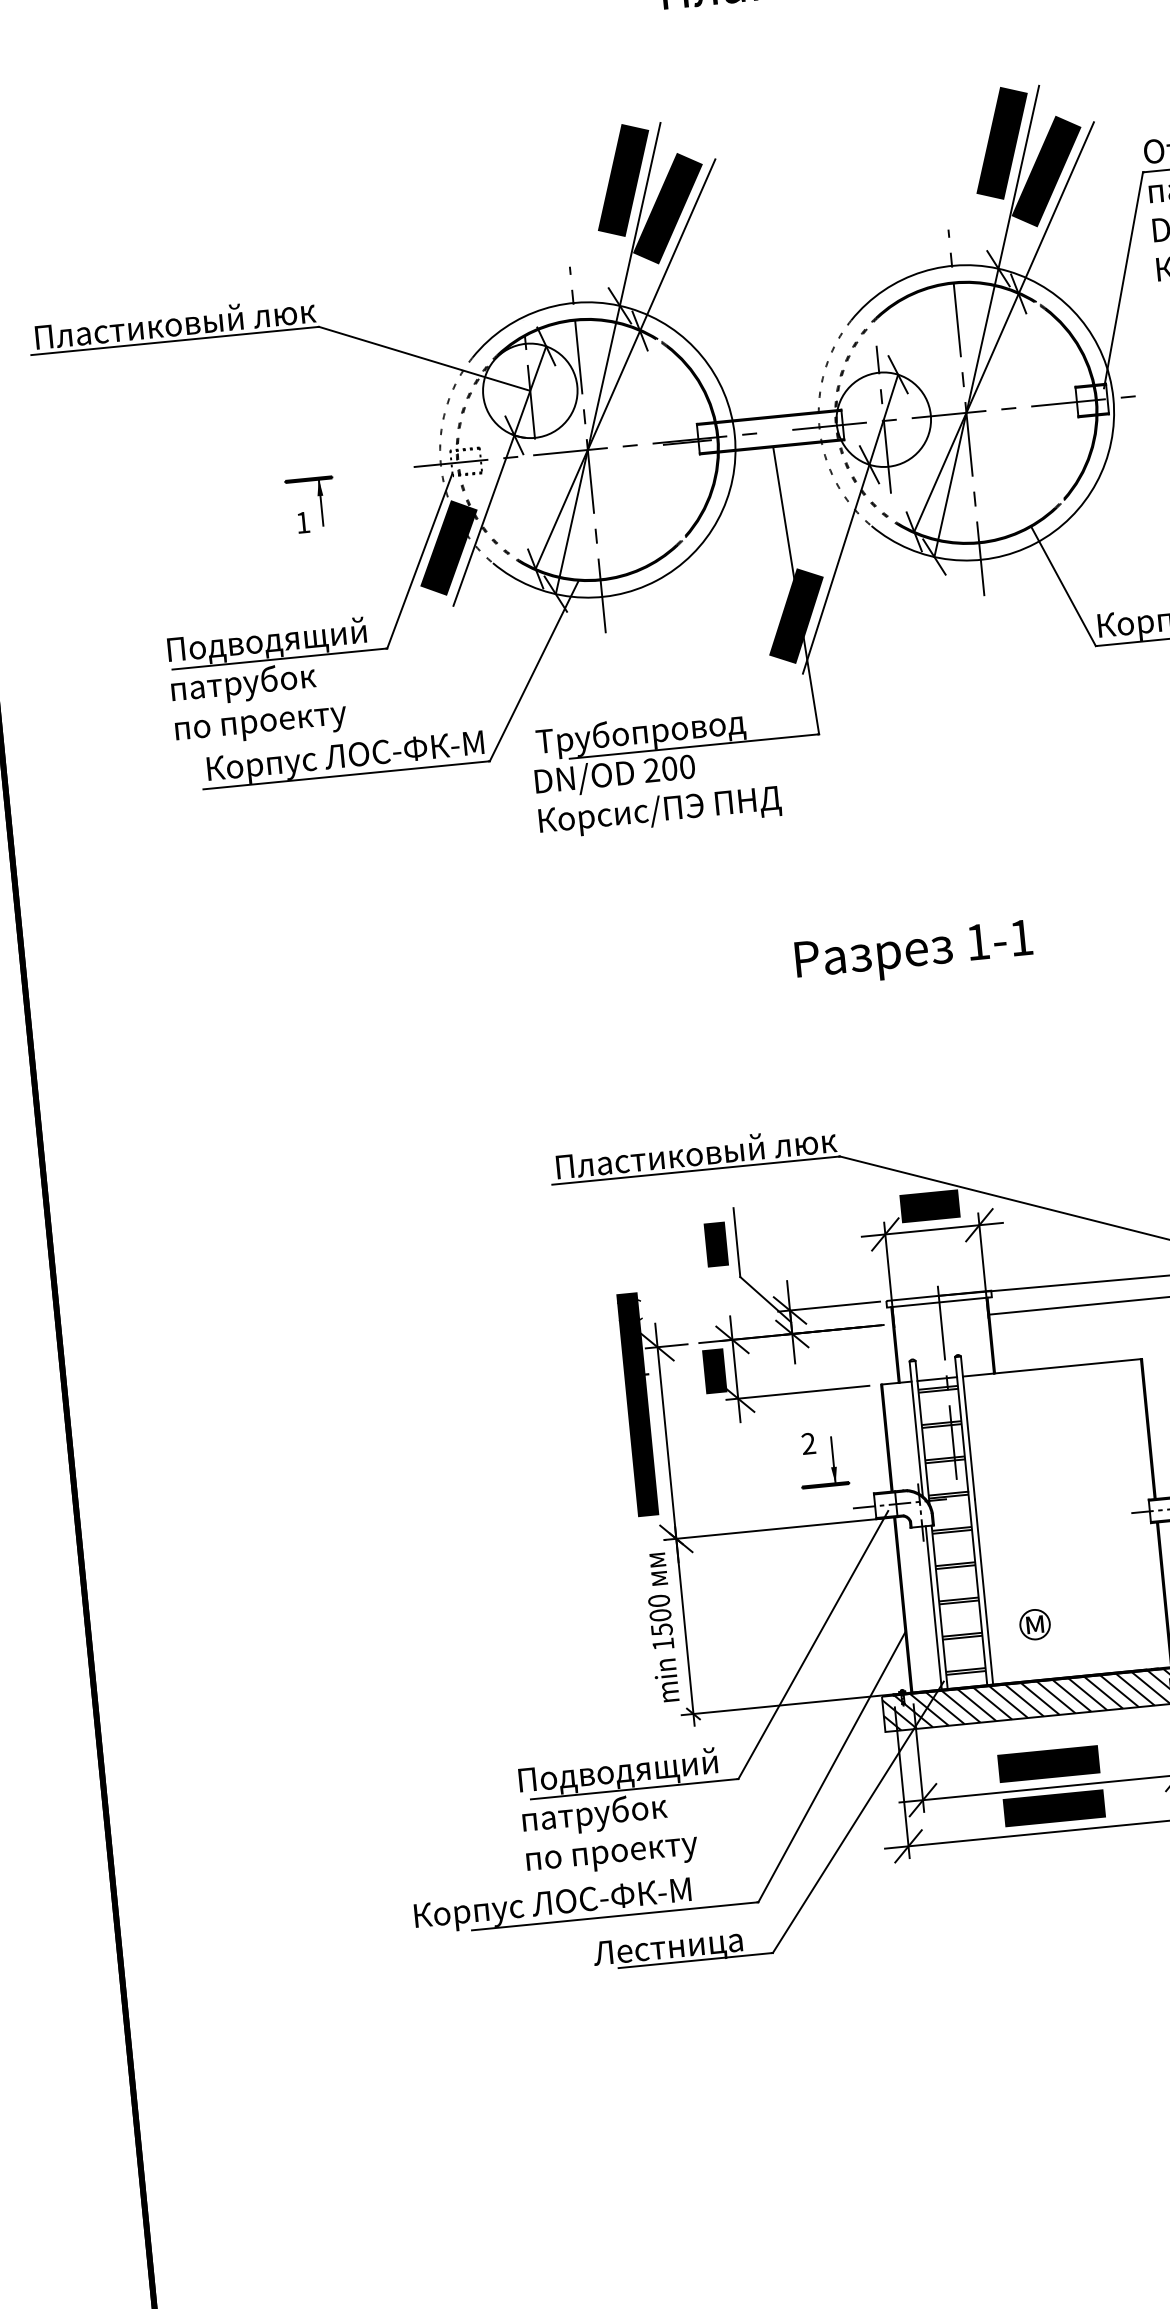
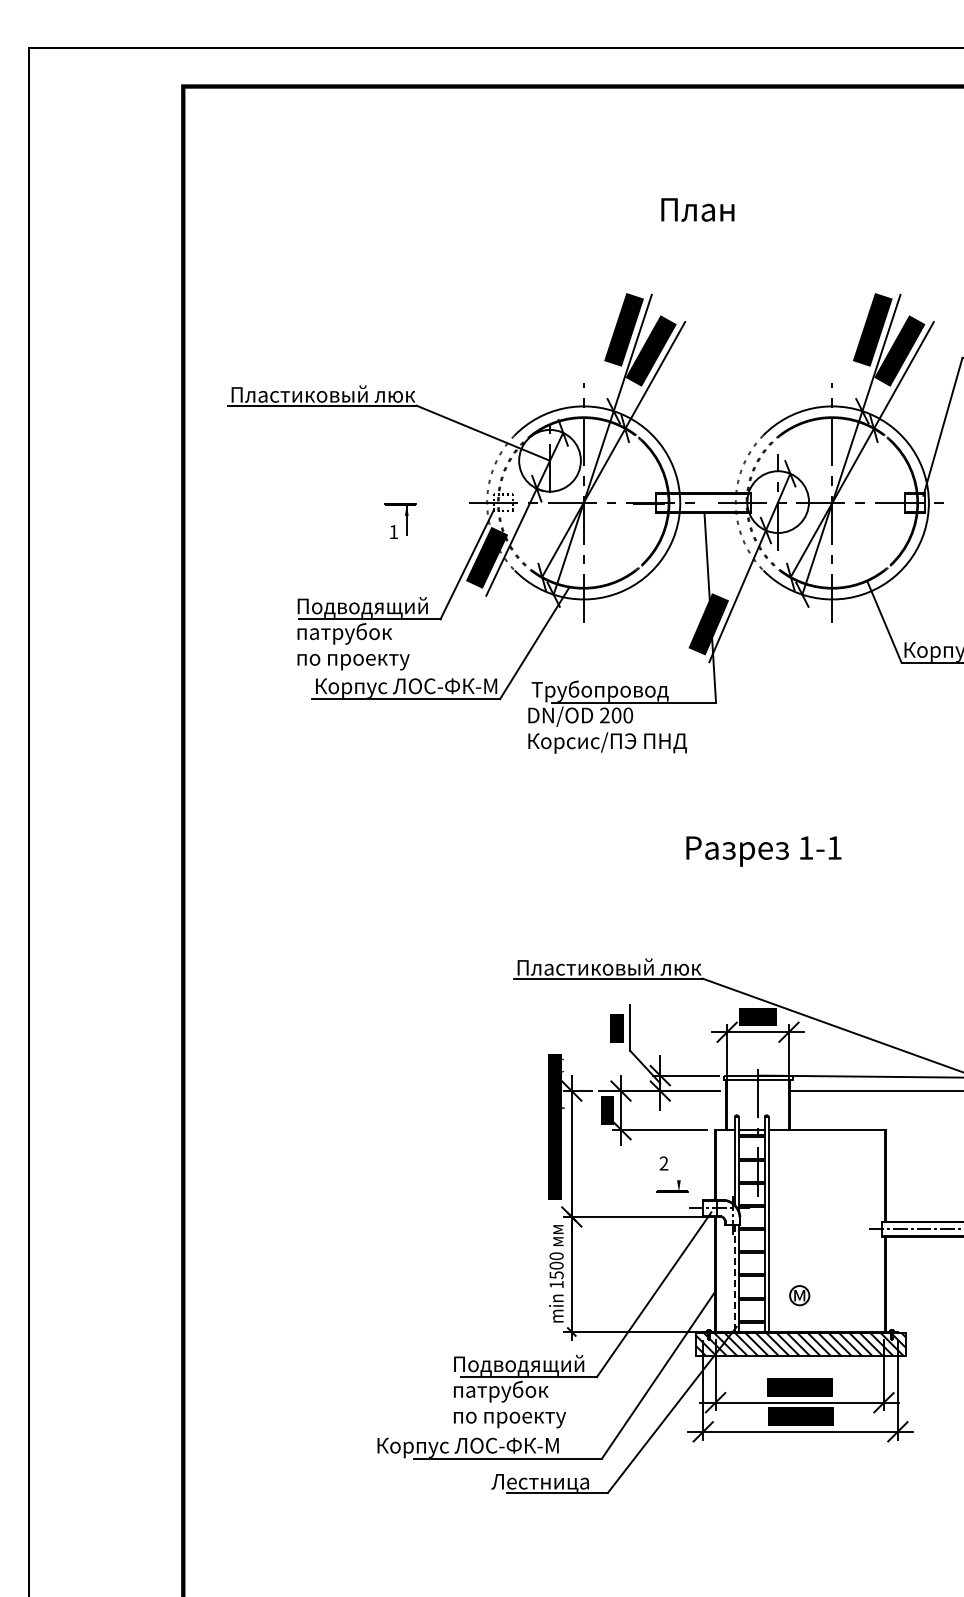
line: (832, 1459) -> (678, 1175), removed
line: (933, 1608) -> (734, 1278), solid -> dashed

